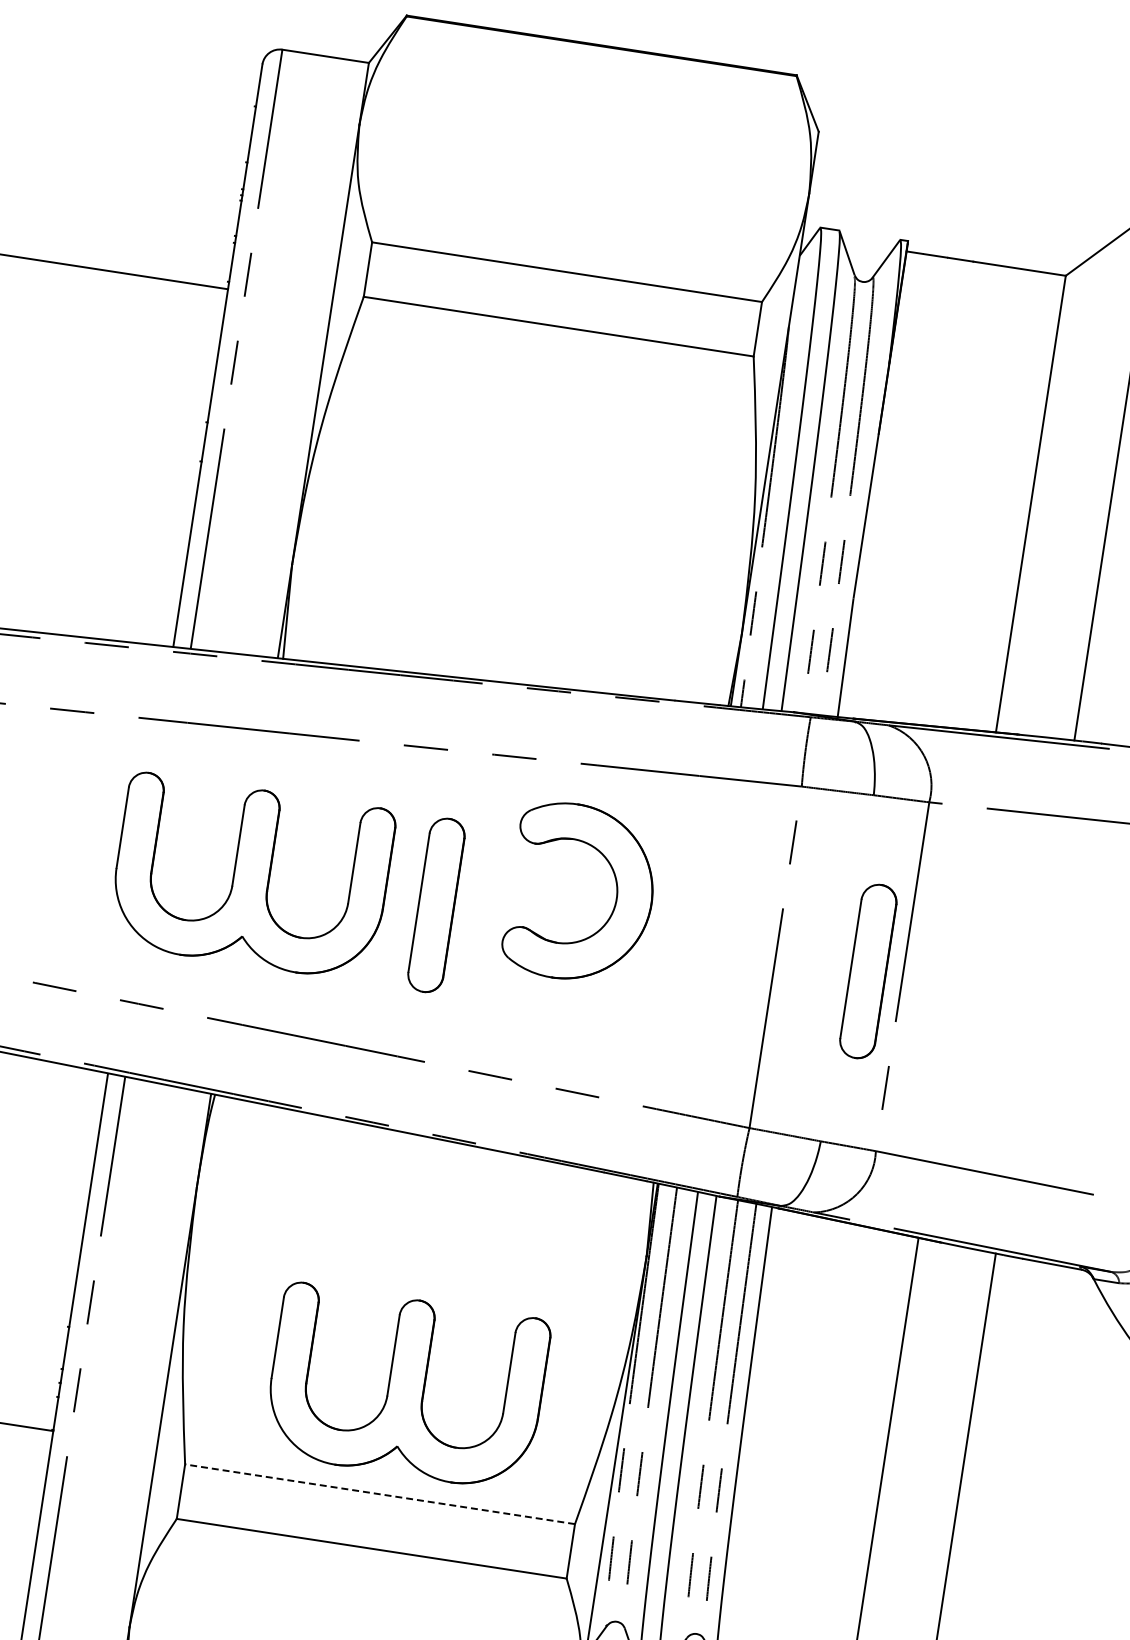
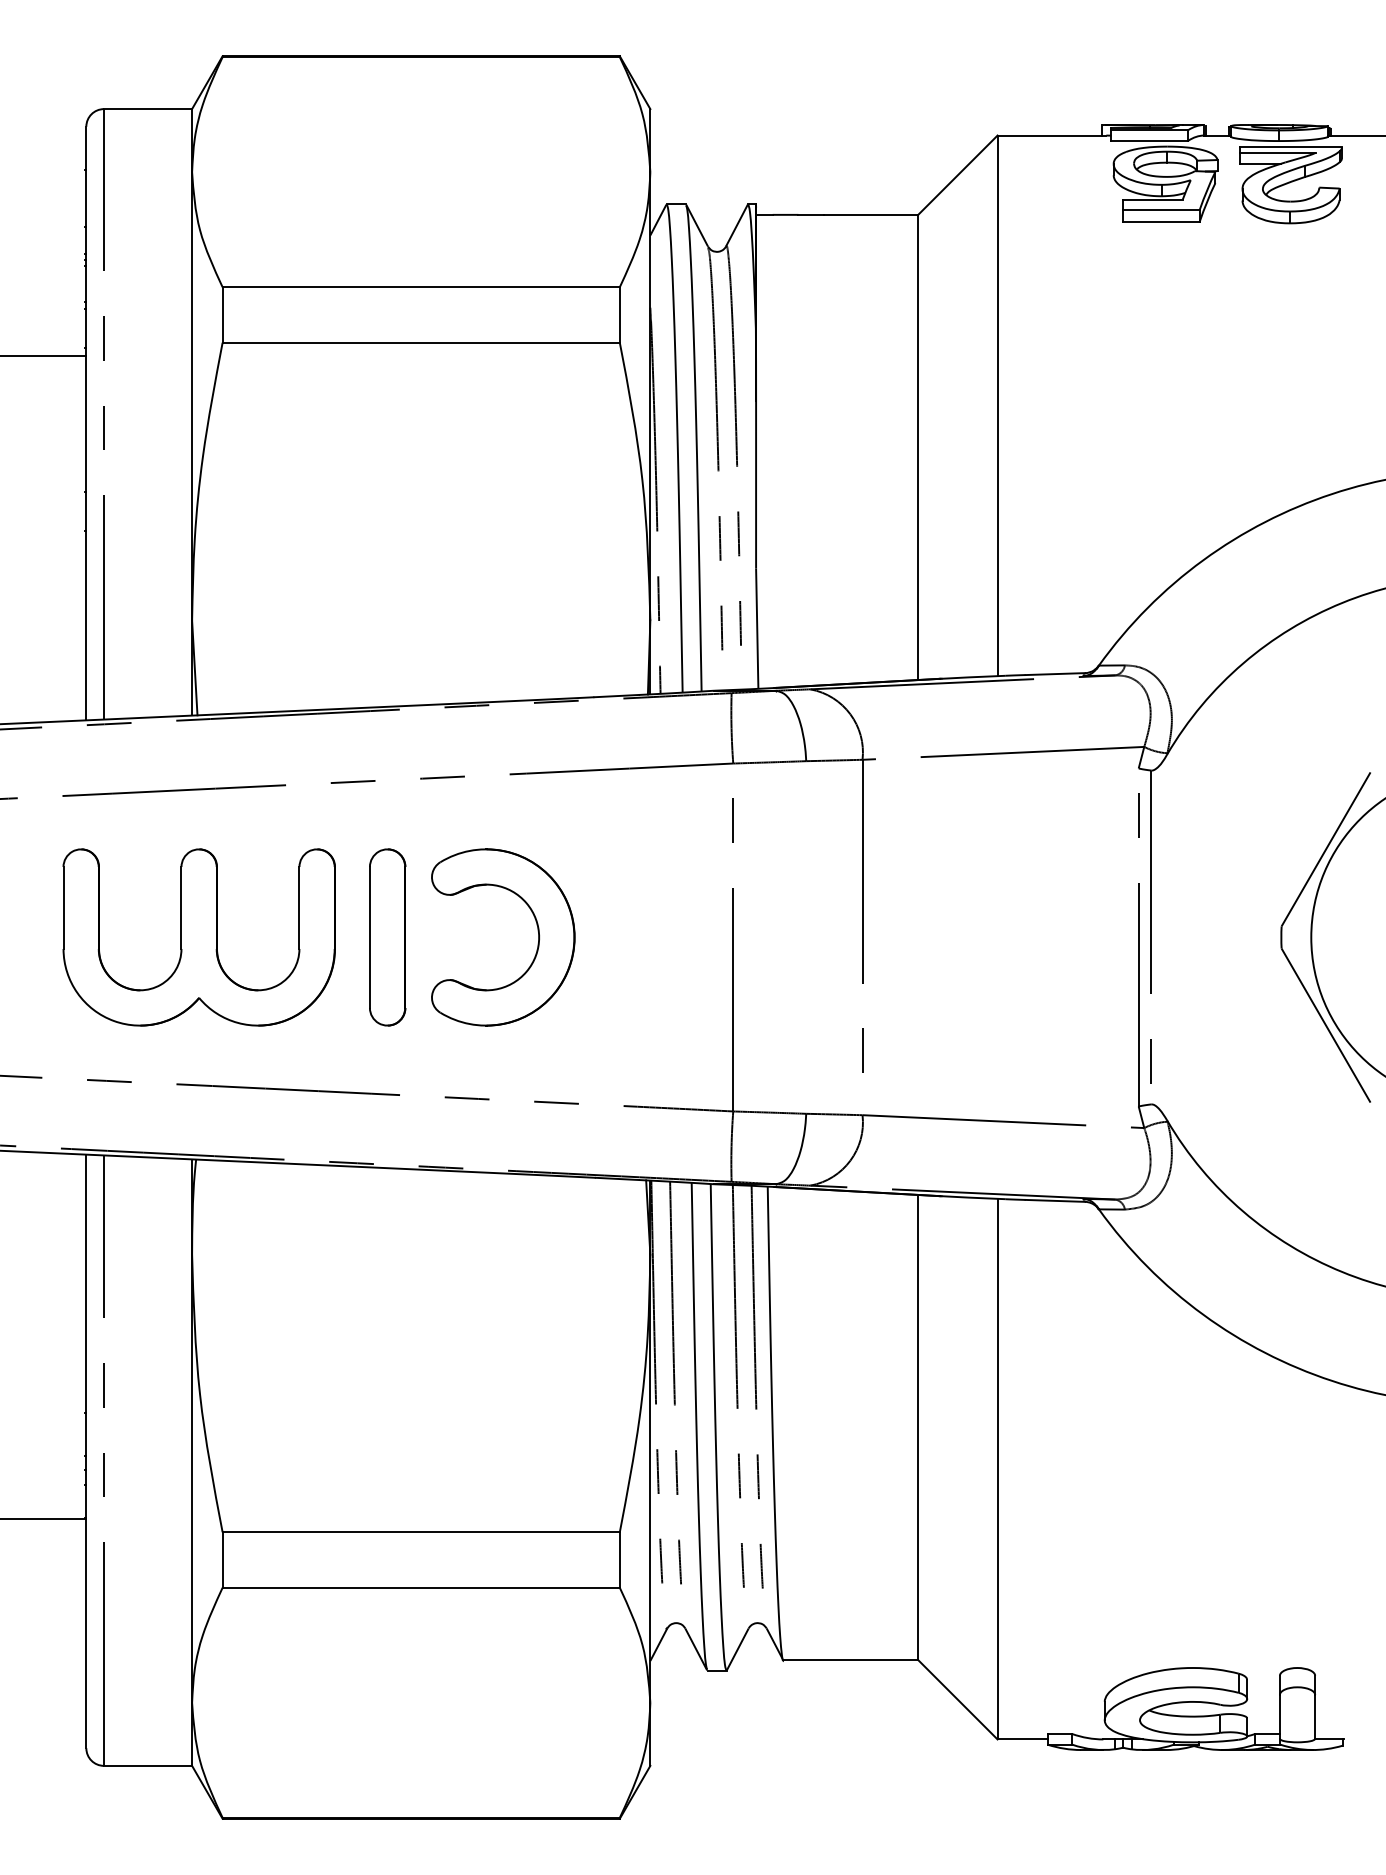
part: (616, 892) -> (537, 931), moved
part: (868, 971) -> (827, 937), removed
part: (405, 1386) -> (430, 1421), removed
line: (380, 1494) -> (421, 1532), dashed -> solid

